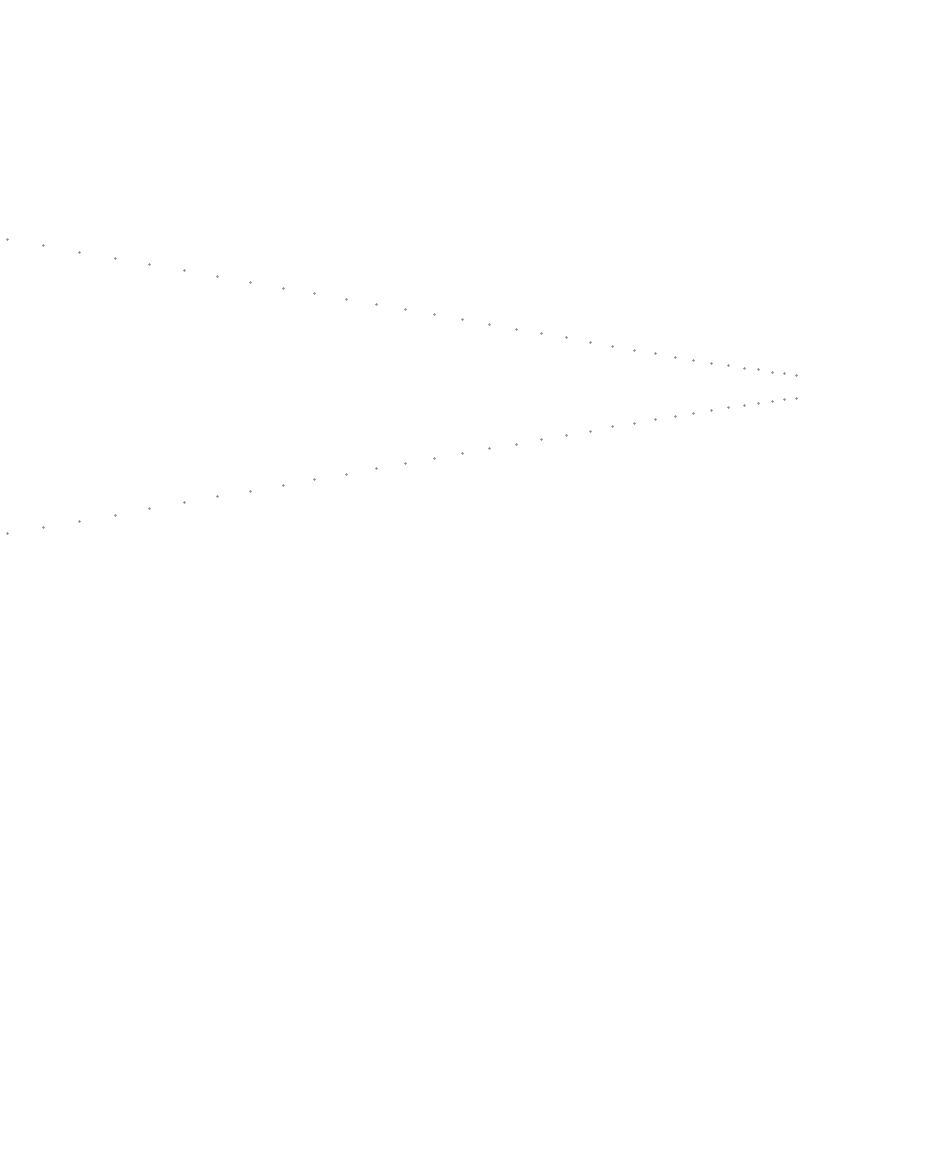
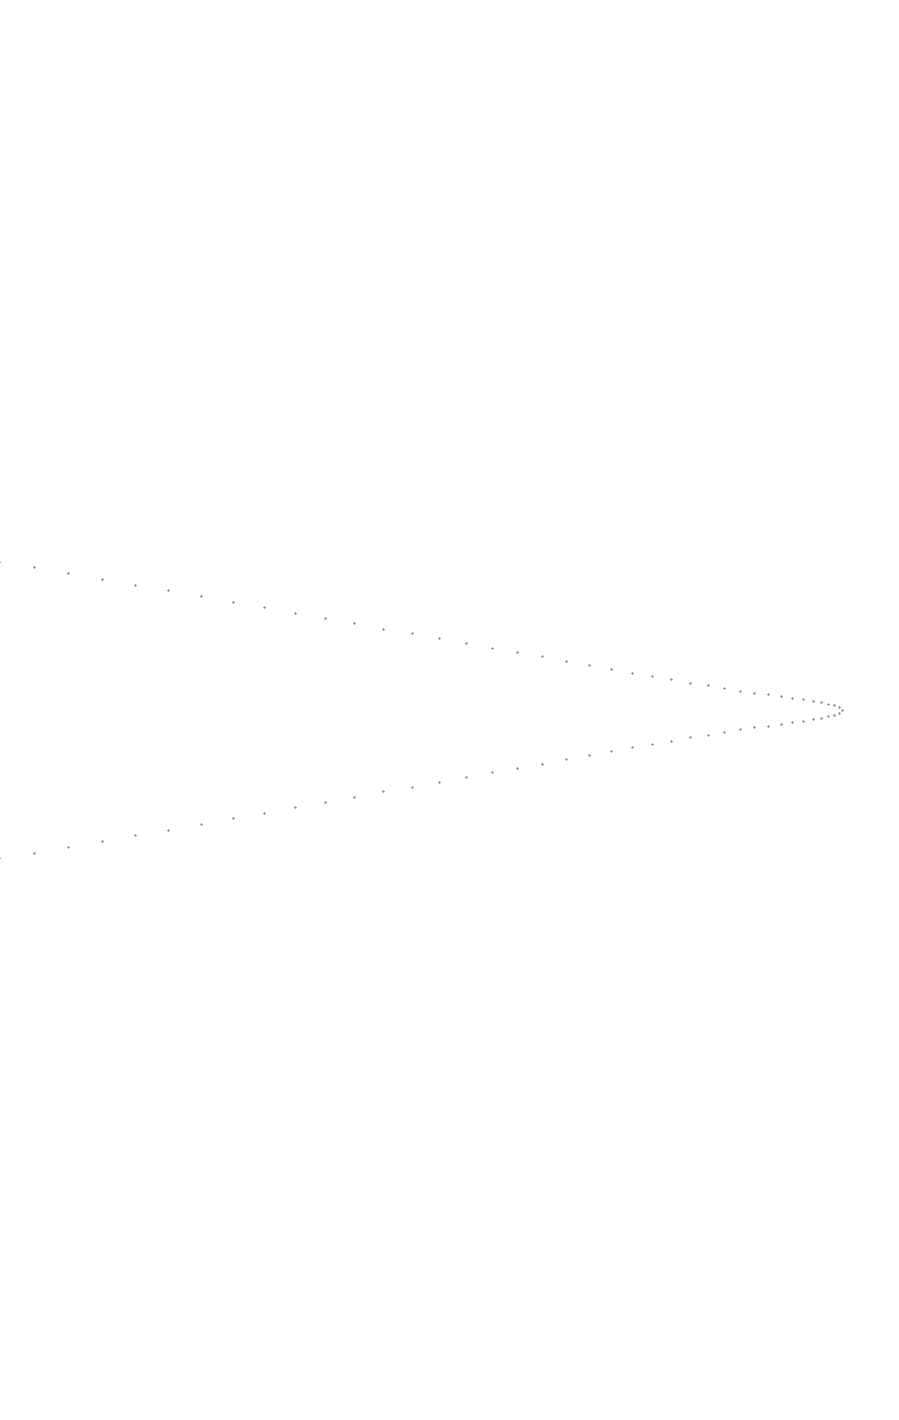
part: (822, 386) -> (827, 710), added

